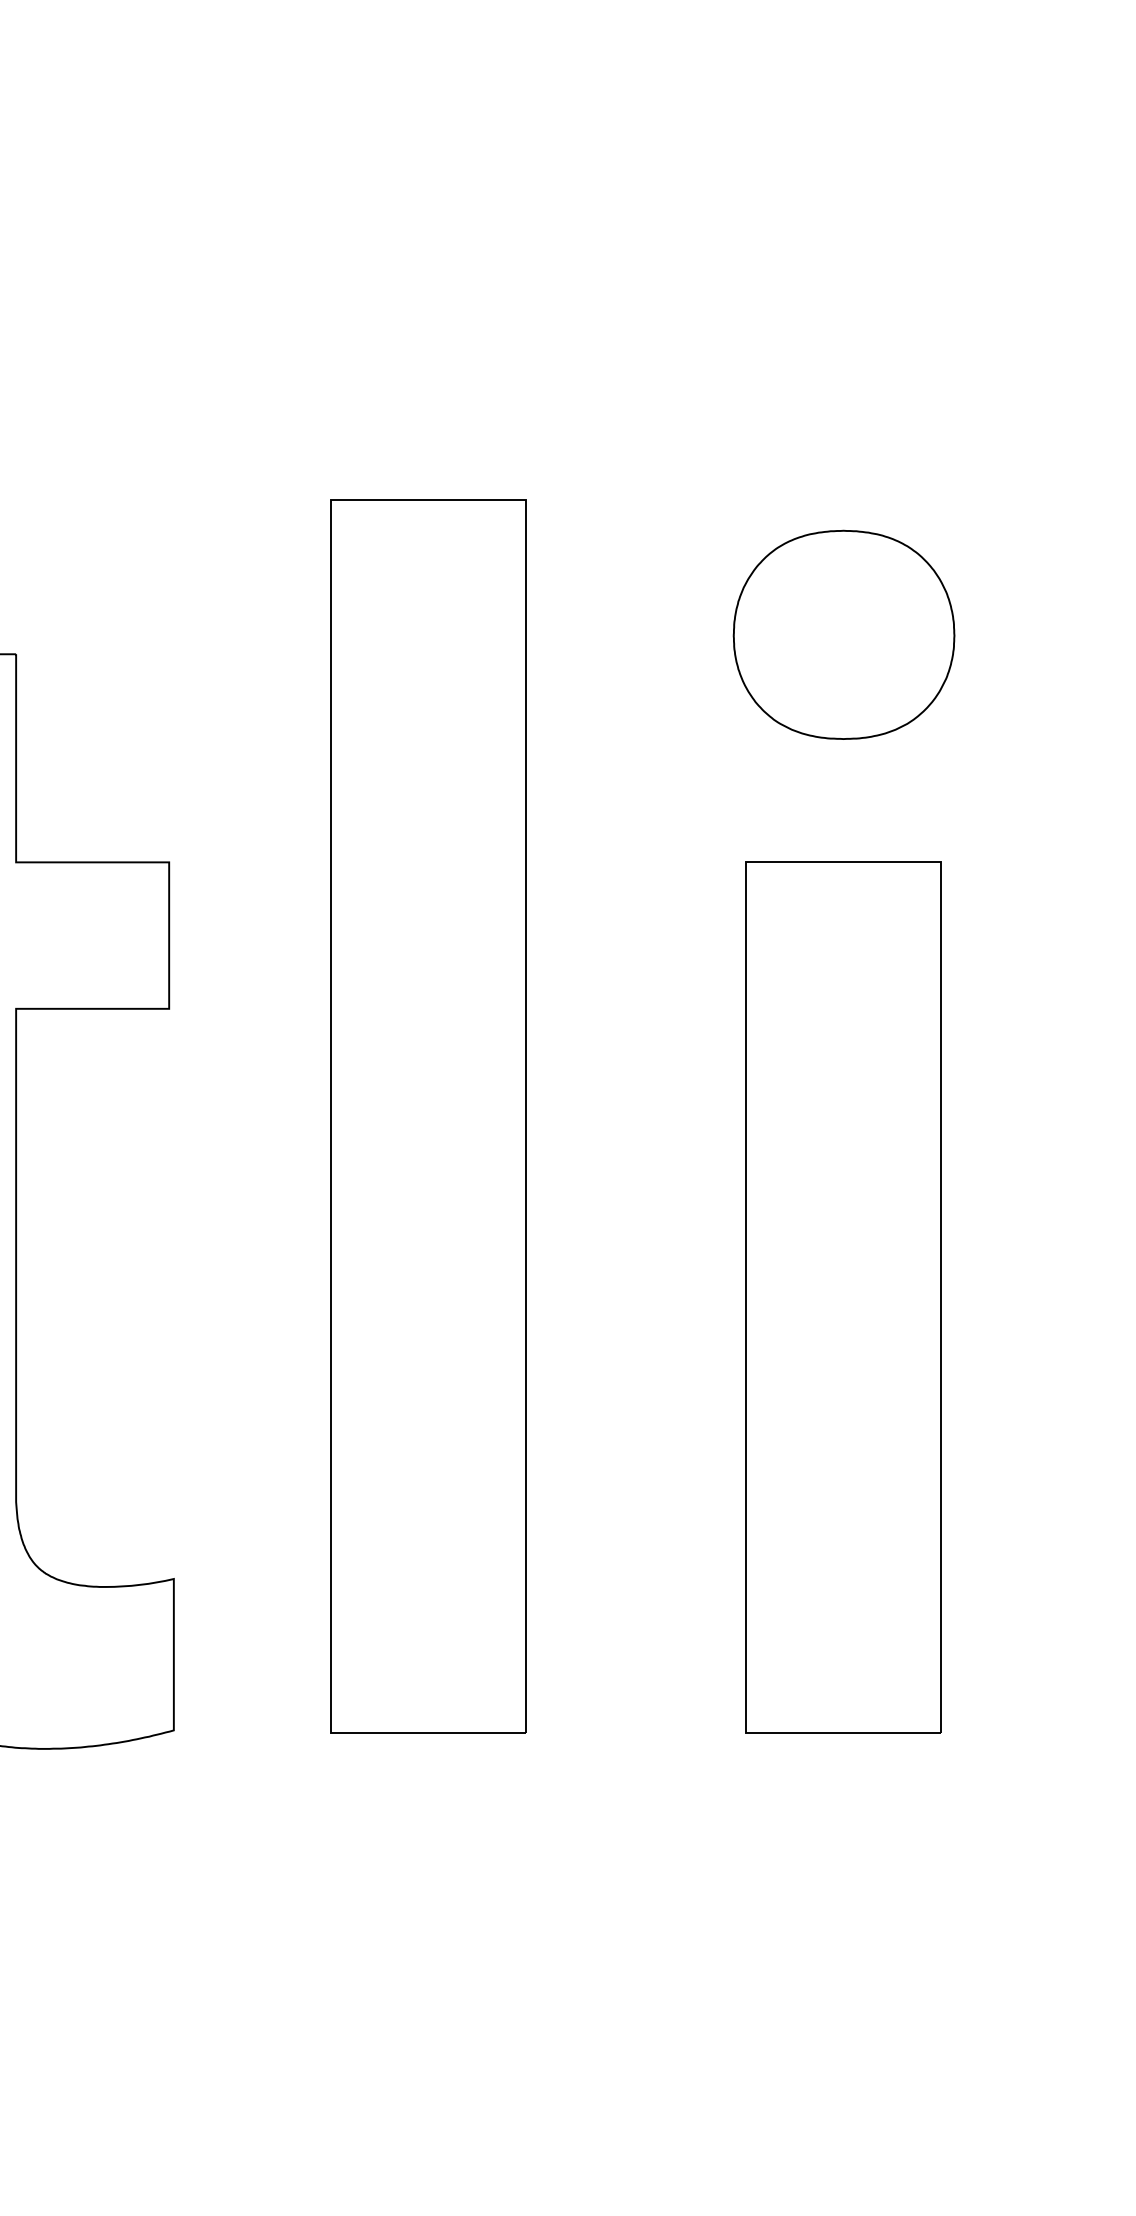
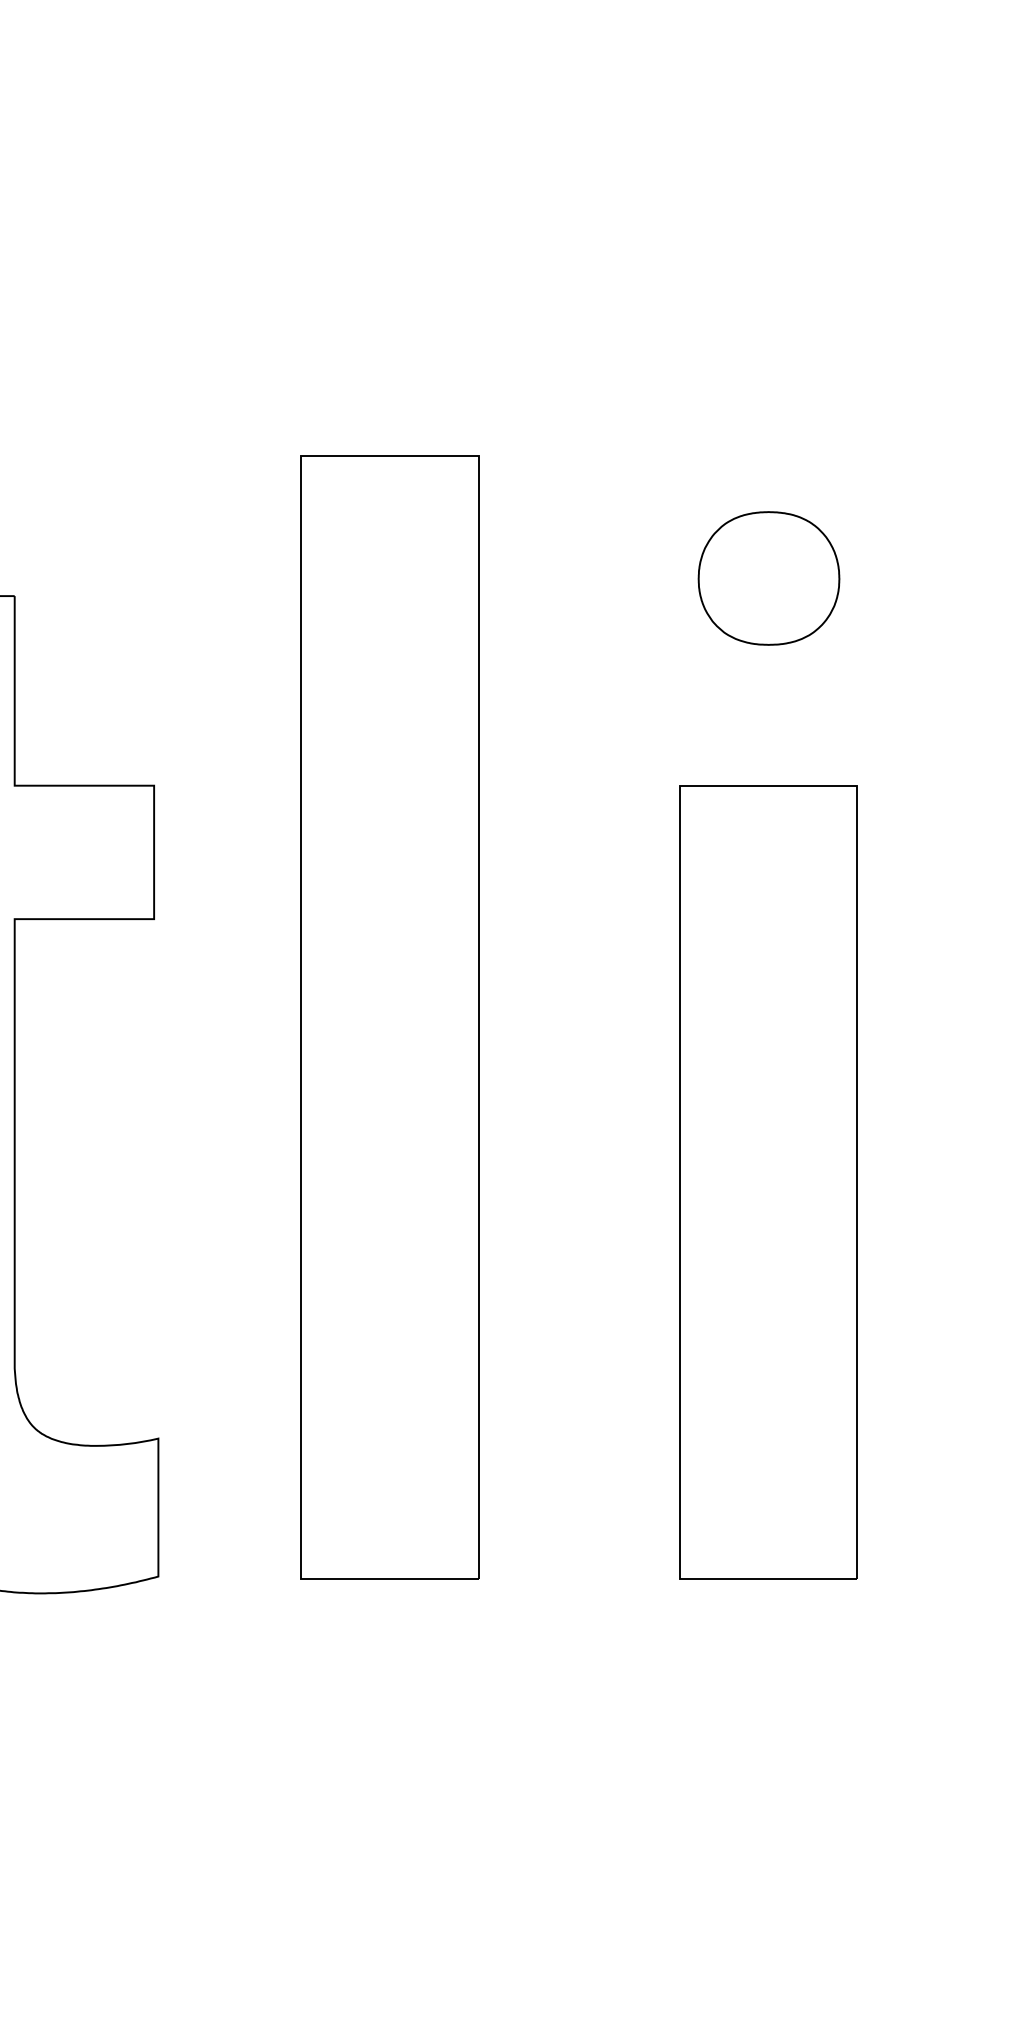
part: (843, 634) -> (768, 578), size x0.7

